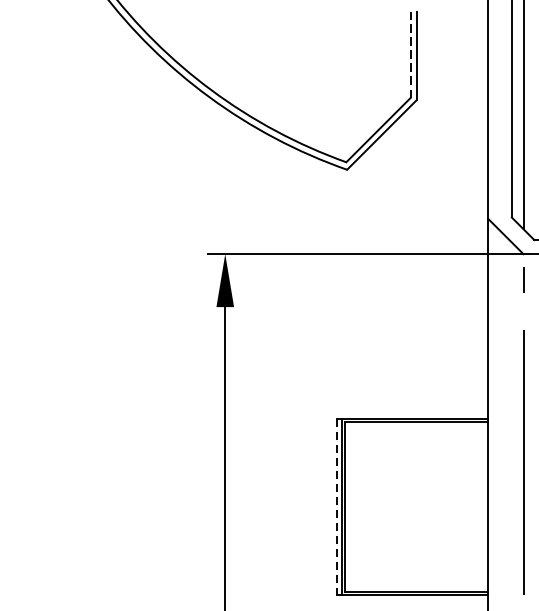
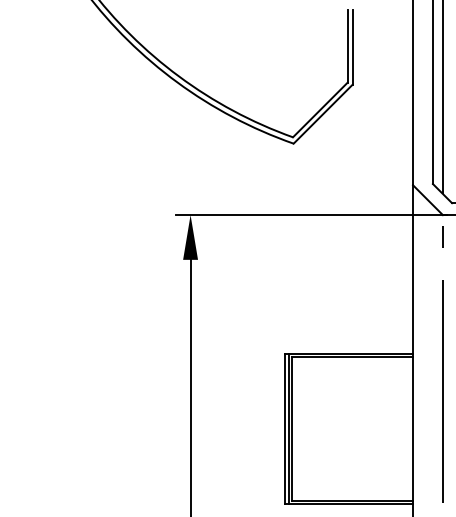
line: (410, 54) -> (347, 46), dashed -> solid
line: (336, 506) -> (284, 428), dashed -> solid

